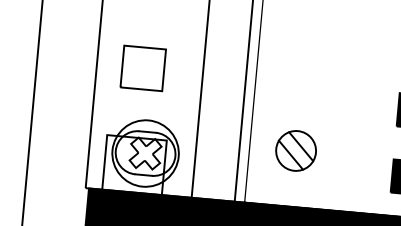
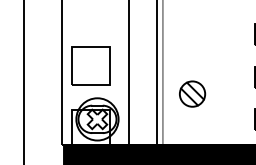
part: (142, 68) -> (90, 65), size x1.43
part: (296, 150) -> (192, 93), moved

